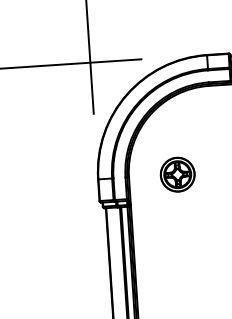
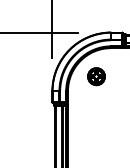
part: (177, 174) -> (96, 76), moved

